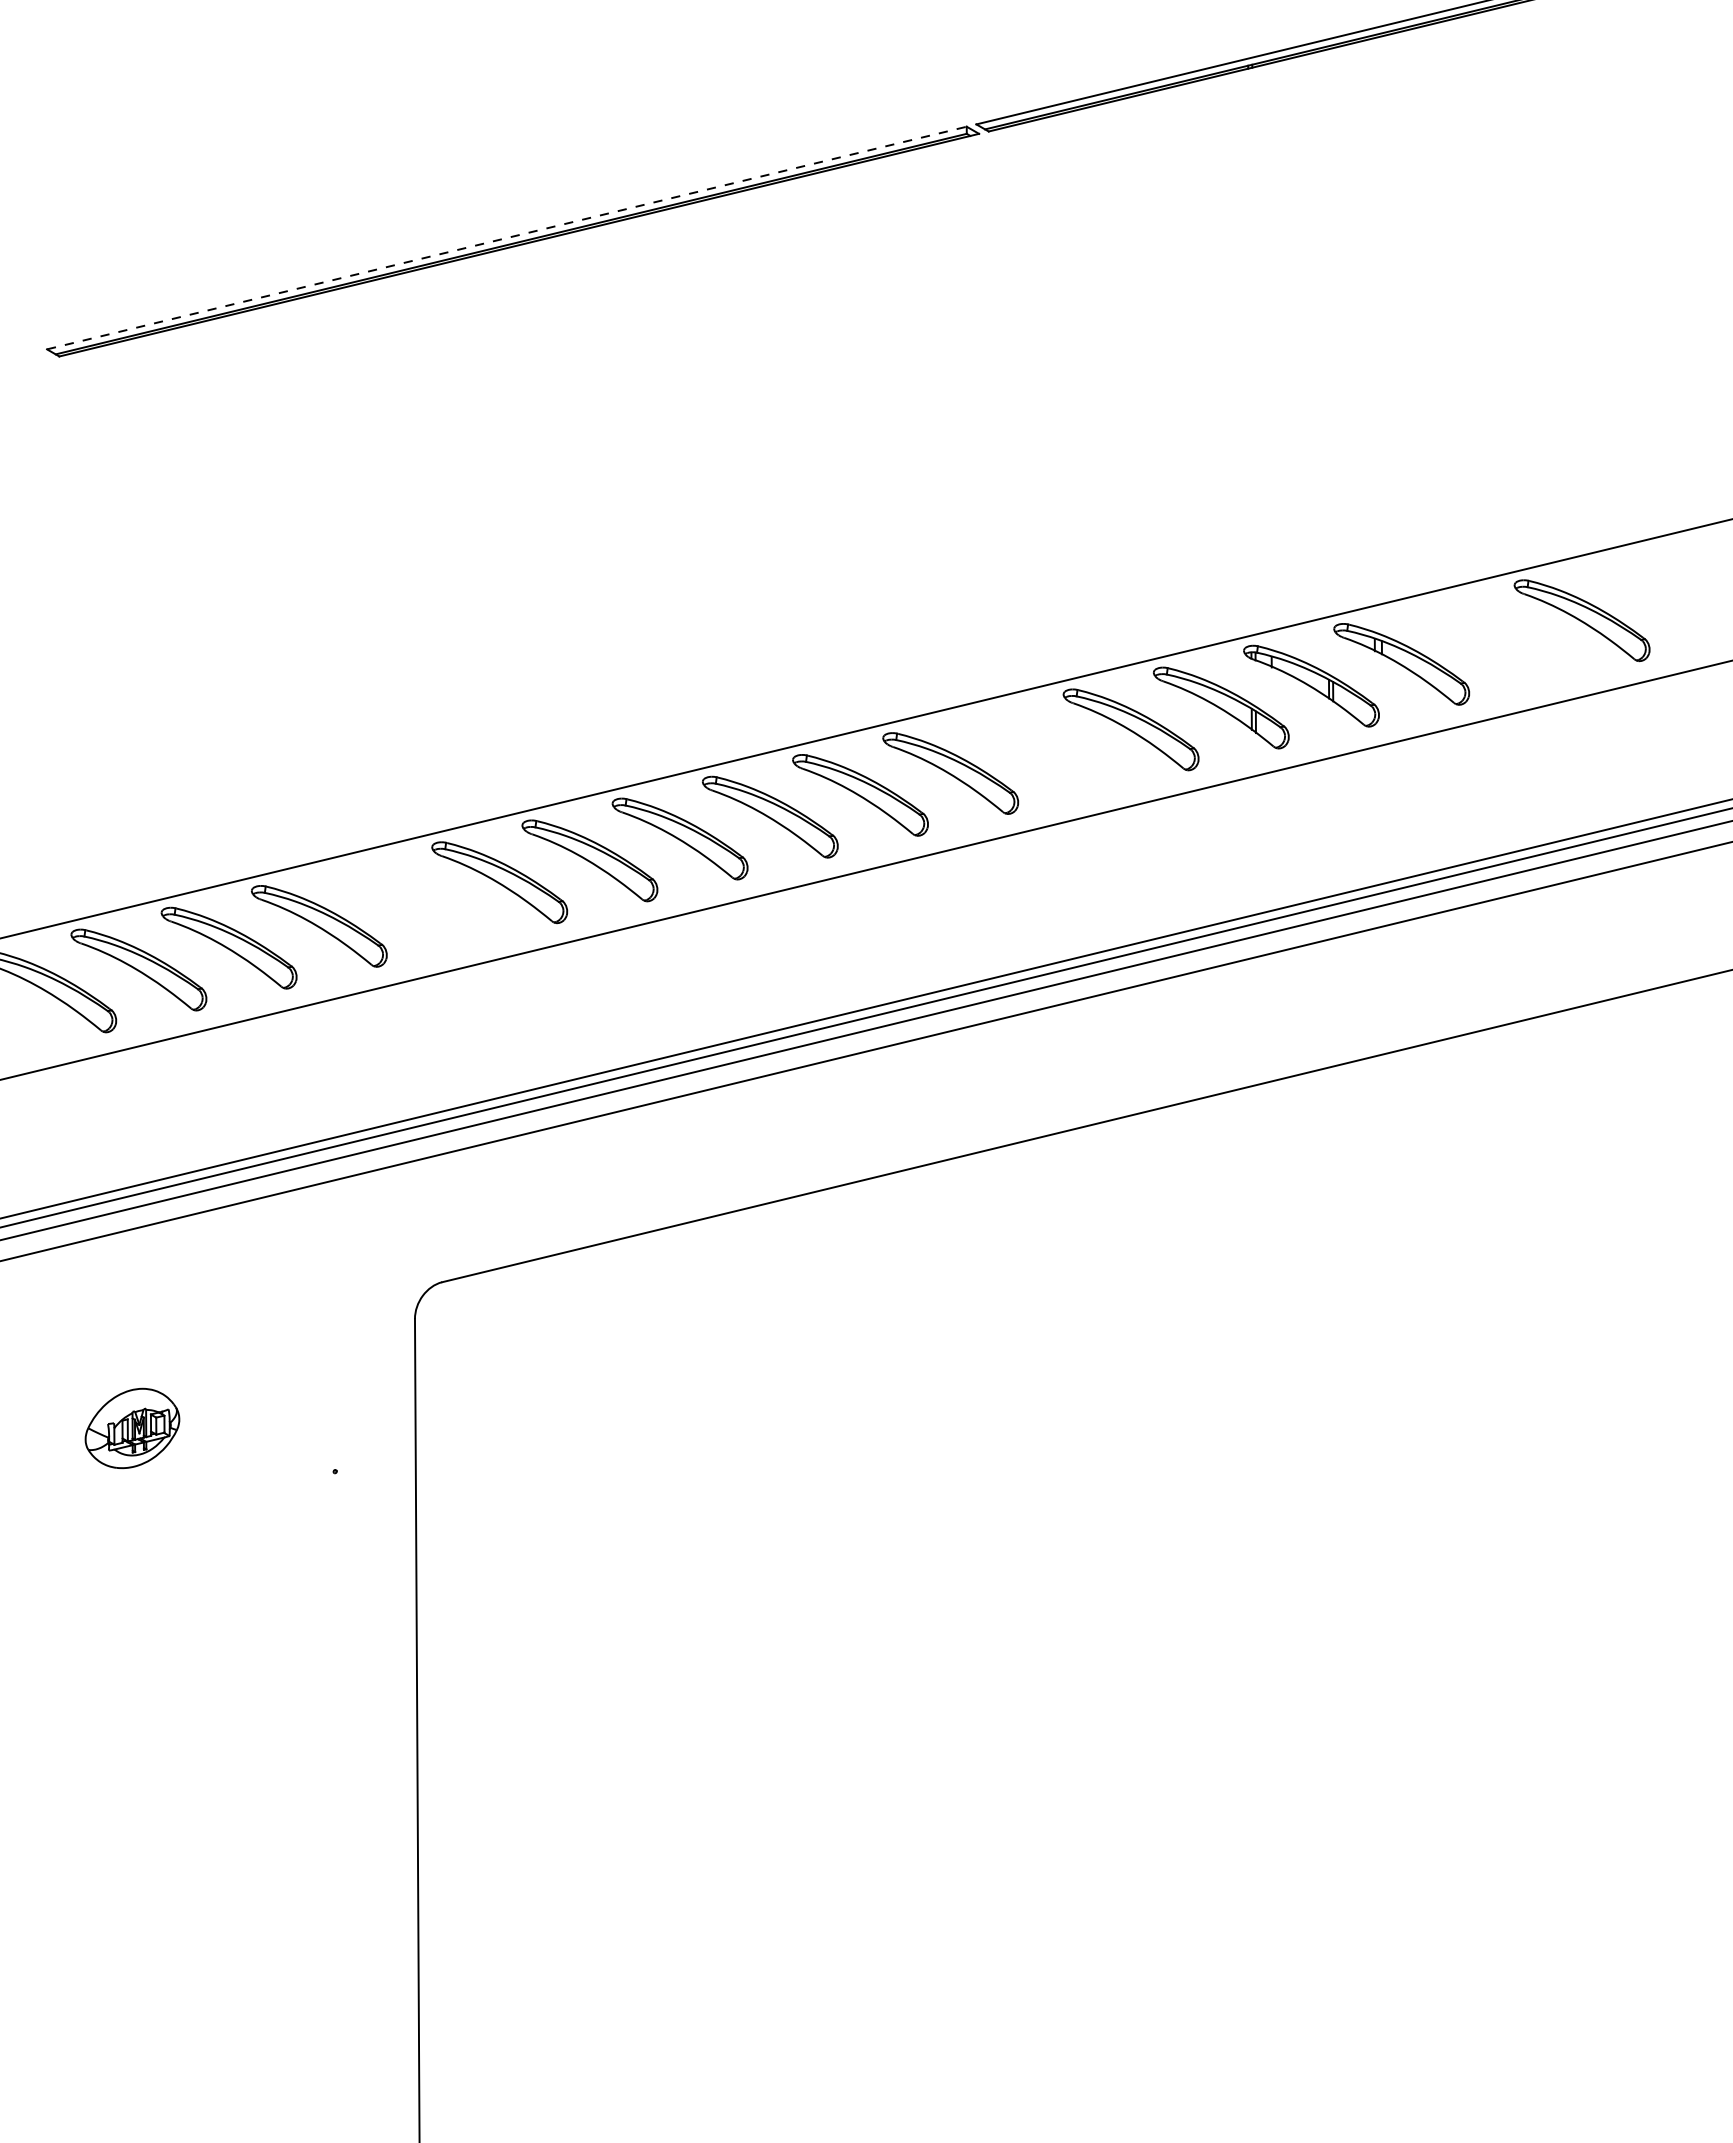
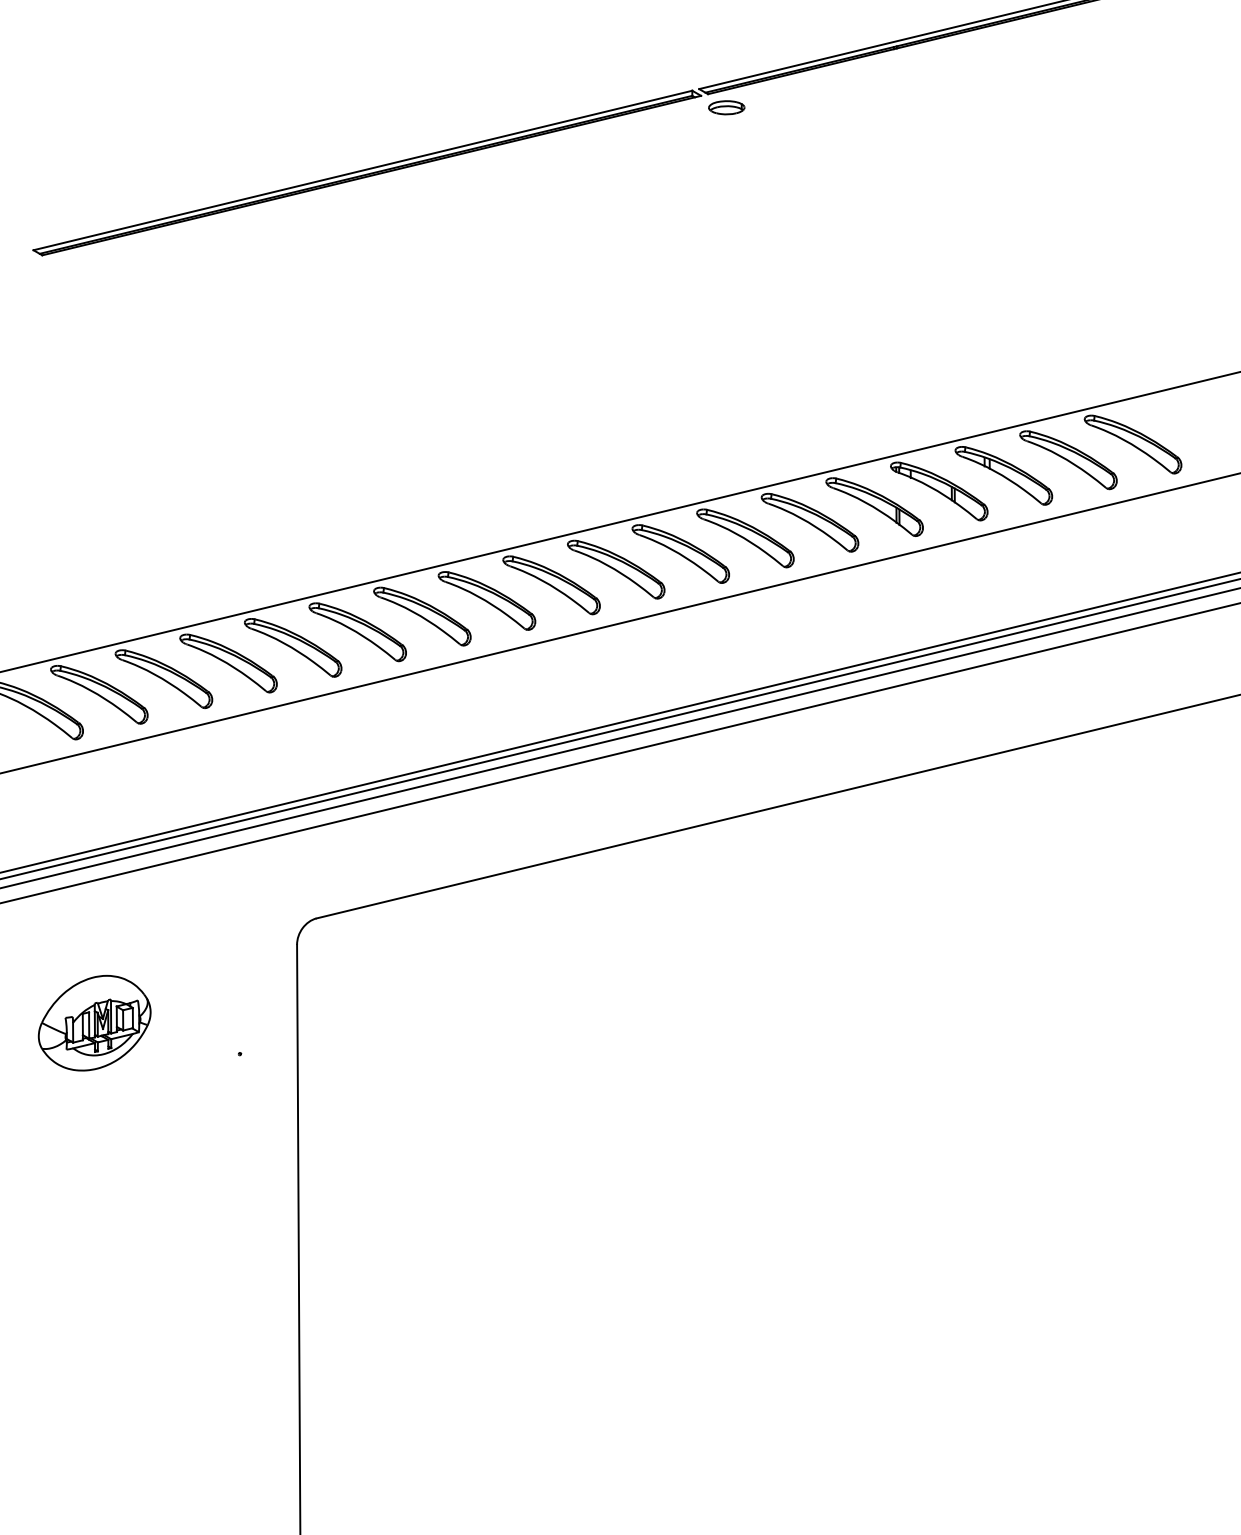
part: (1014, 150) -> (726, 107), added
line: (507, 237) -> (363, 170), dashed -> solid
part: (1491, 642) -> (1068, 460), added
part: (1040, 751) -> (745, 538), added
part: (409, 904) -> (293, 647), added
part: (132, 1428) -> (94, 1023), size x1.67

